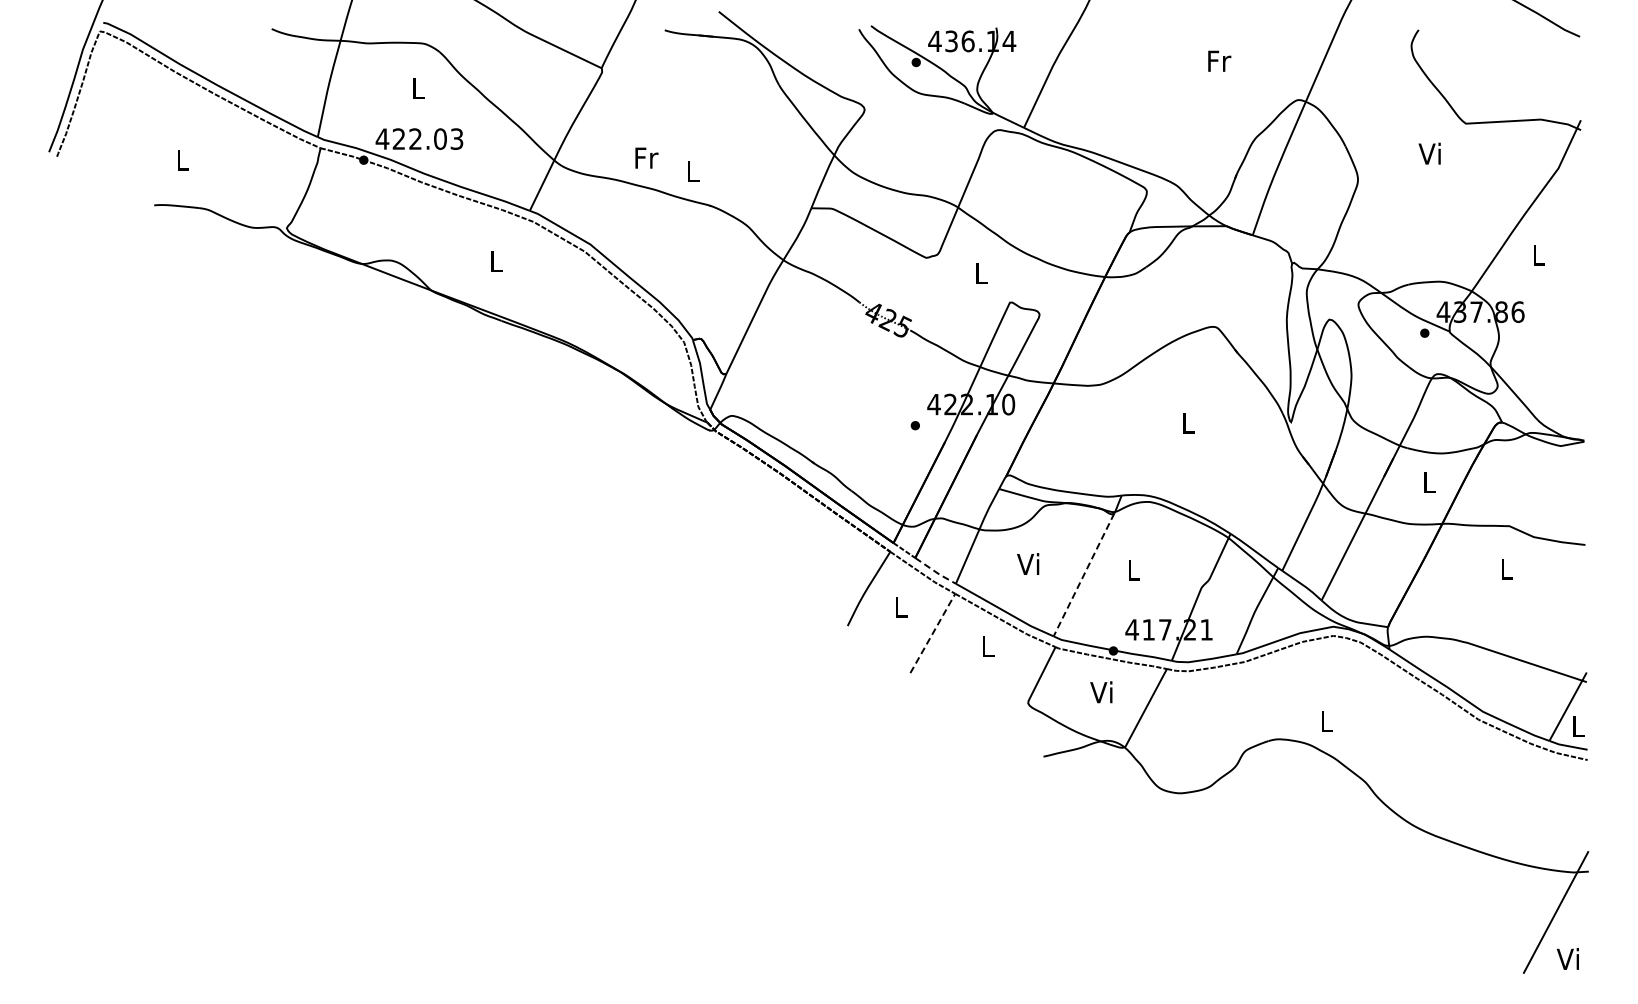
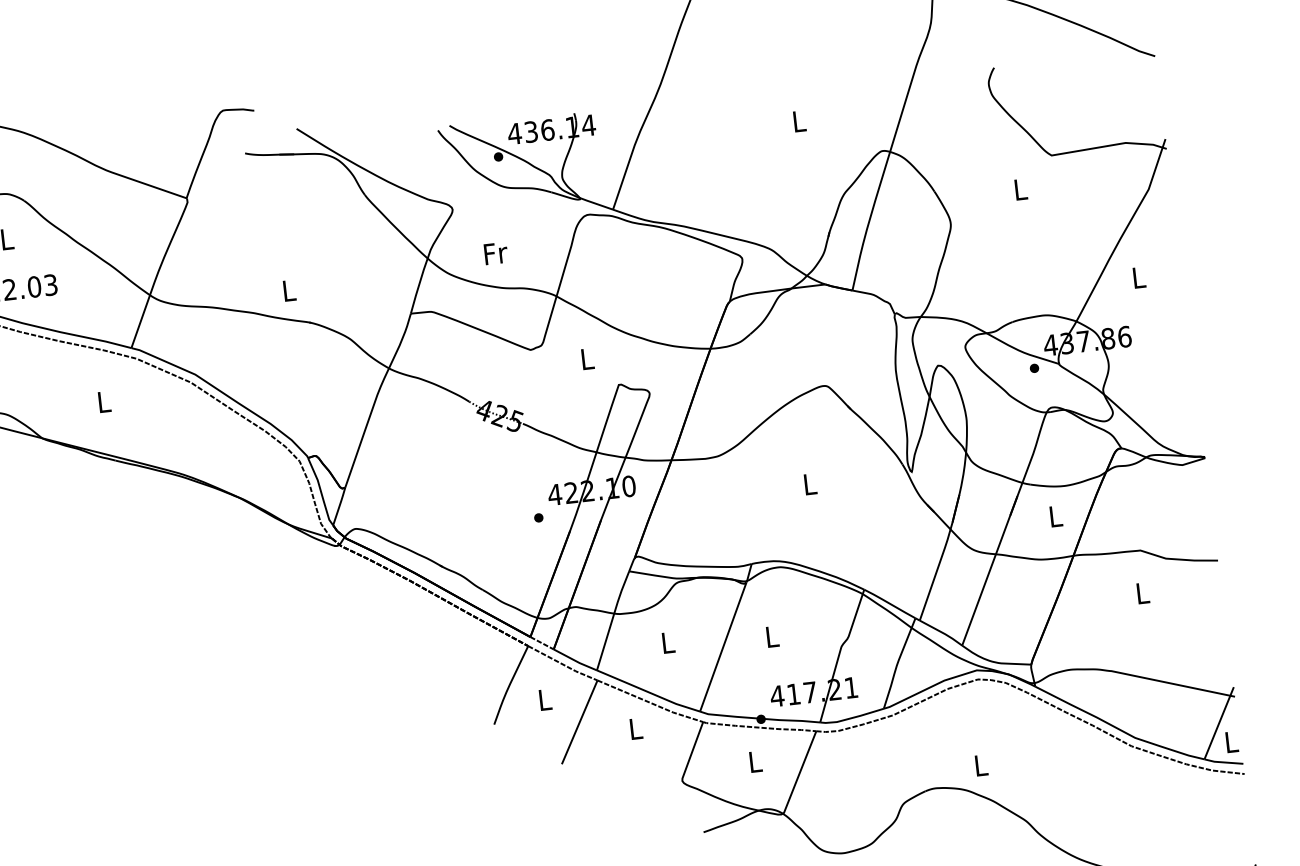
text: (1219, 60) -> (799, 120), Fr -> L
text: (1429, 153) -> (1018, 189), Vi -> L
text: (646, 157) -> (495, 252), moved
text: (1028, 563) -> (666, 642), Vi -> L
line: (935, 571) -> (575, 660), dashed -> solid
line: (1084, 574) -> (723, 646), dashed -> solid
line: (932, 633) -> (579, 722), dashed -> solid
text: (1101, 692) -> (753, 761), Vi -> L

